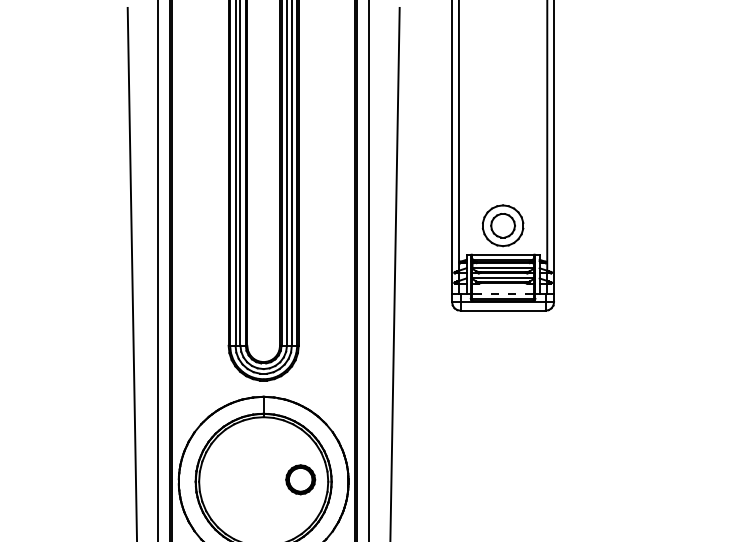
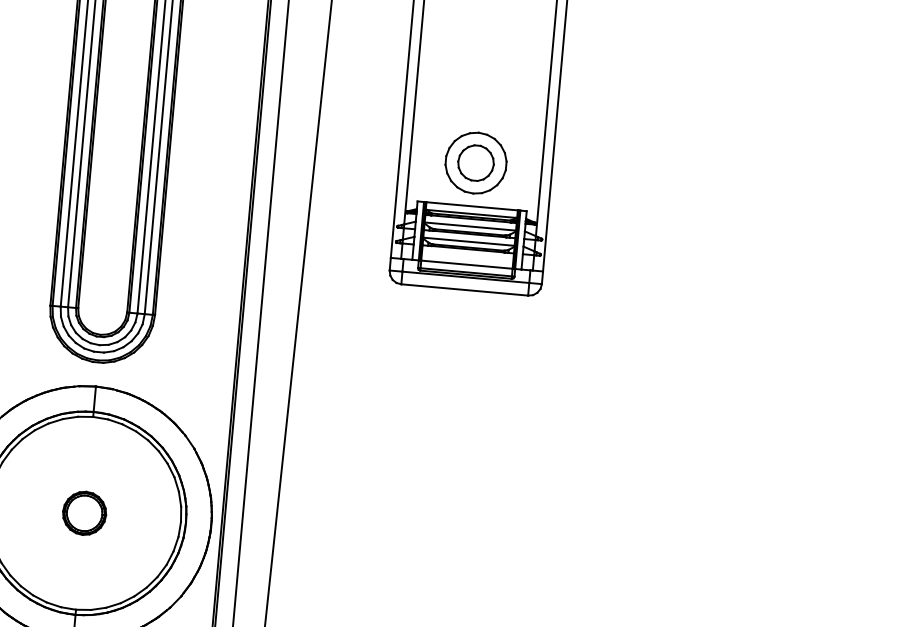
line: (503, 293) -> (467, 264), dashed -> solid
part: (300, 479) -> (84, 512), moved

